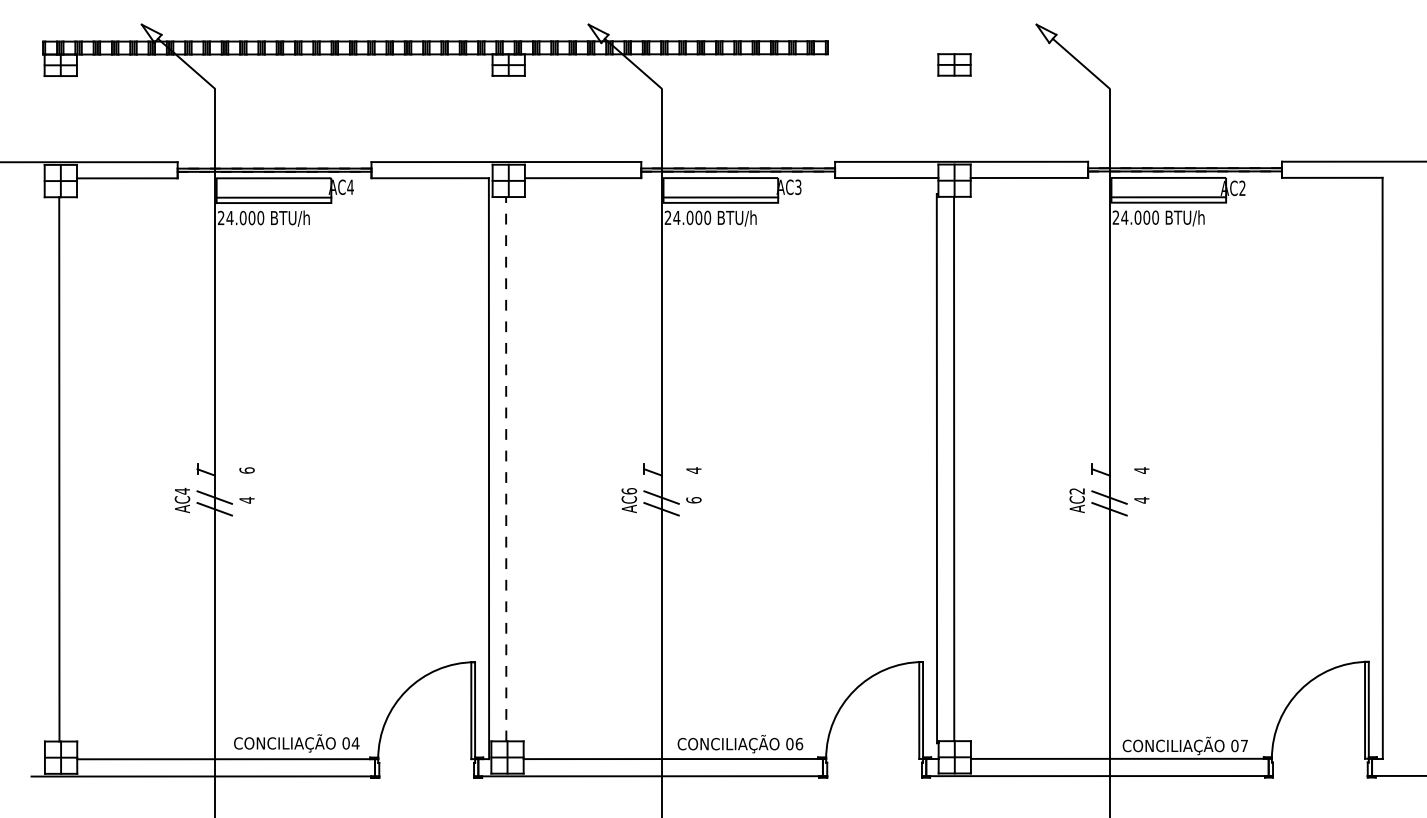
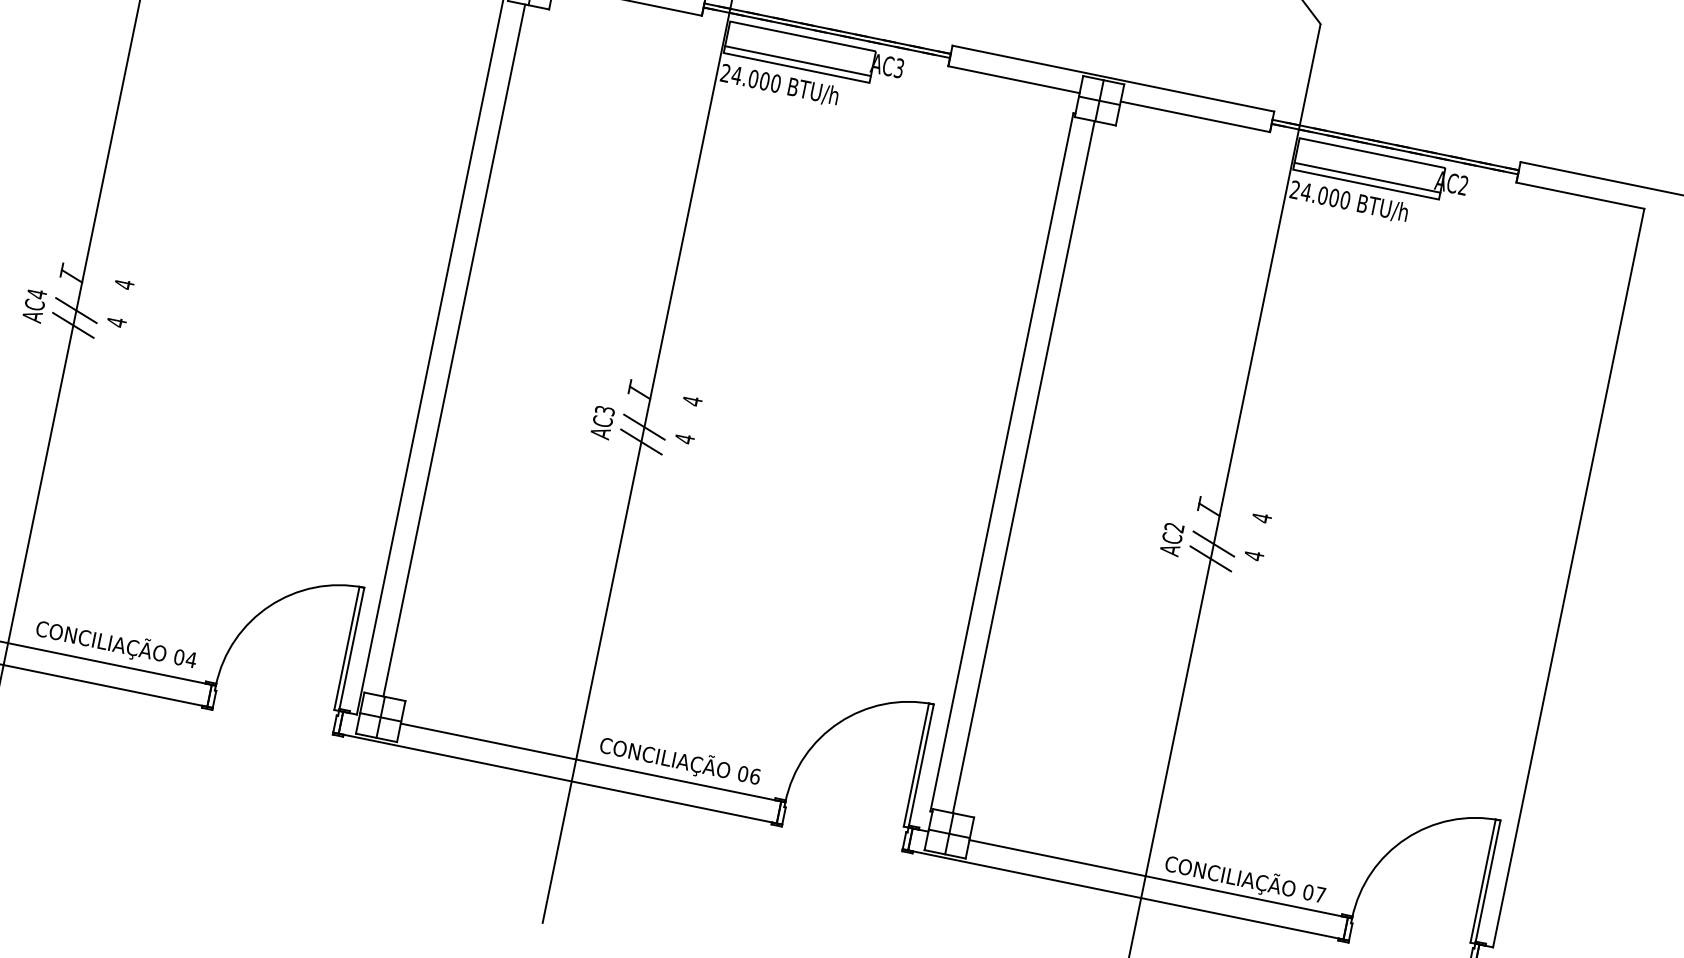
line: (506, 468) -> (454, 349), dashed -> solid
text: (246, 470) -> (123, 284), 6 -> 4
text: (629, 491) -> (605, 411), AC6 -> AC3
text: (693, 499) -> (684, 437), 6 -> 4

